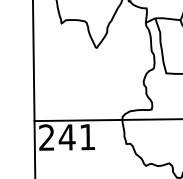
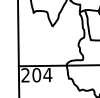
text: (77, 136) -> (42, 74), 241 -> 204

